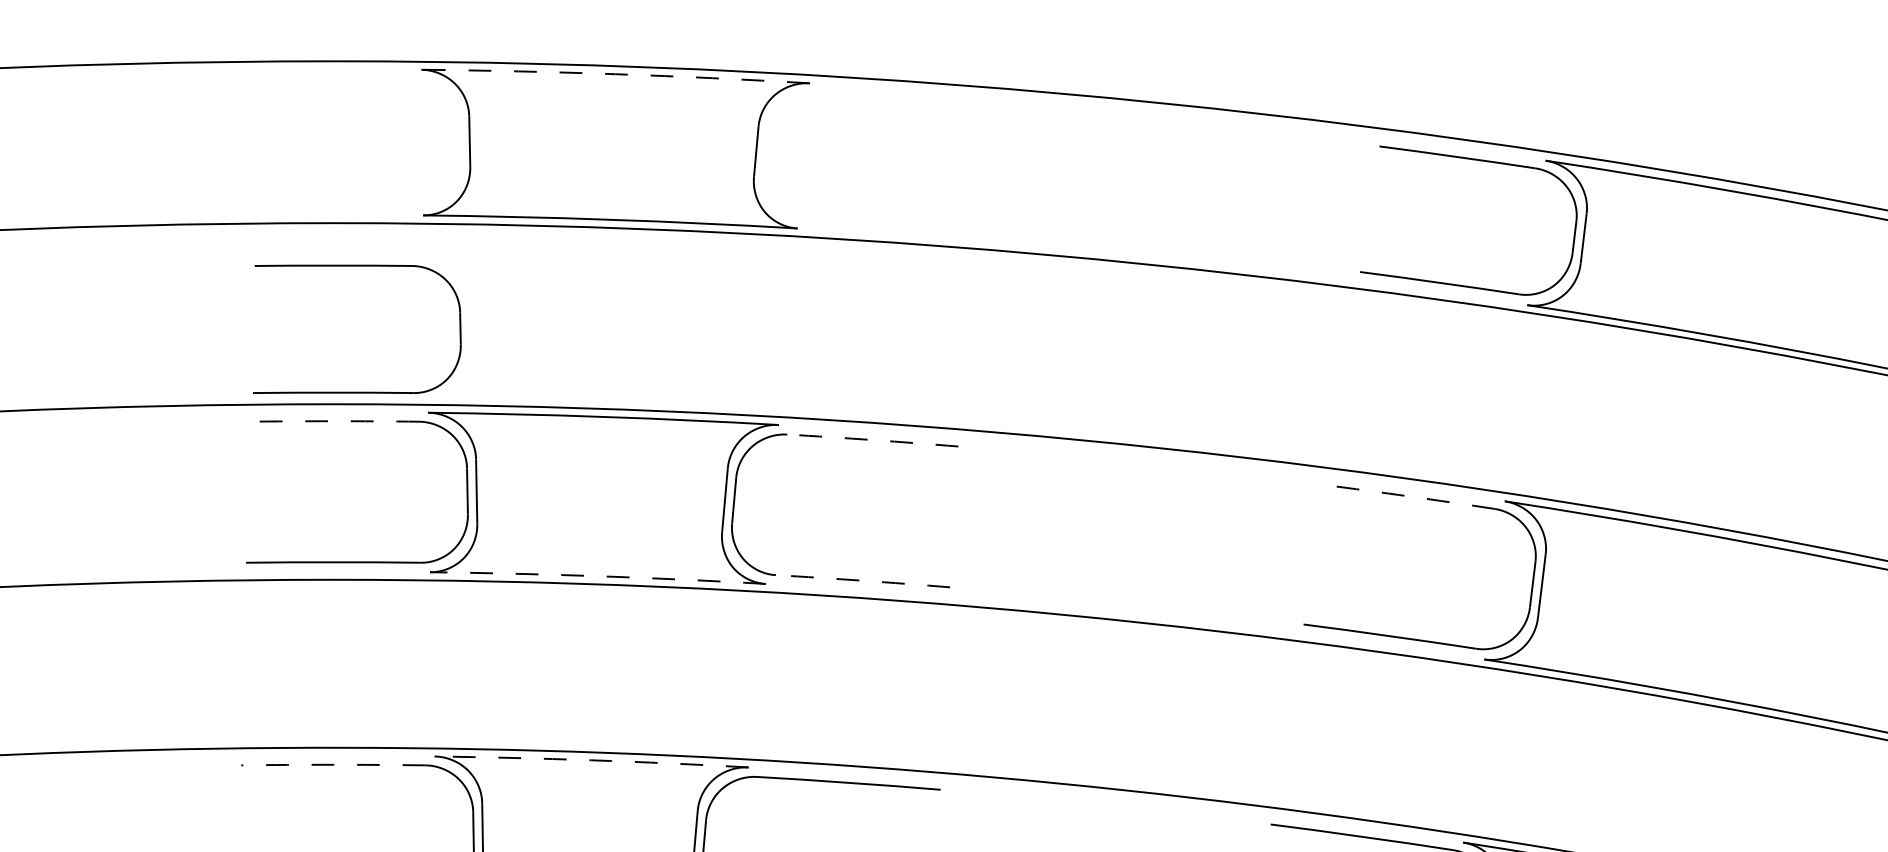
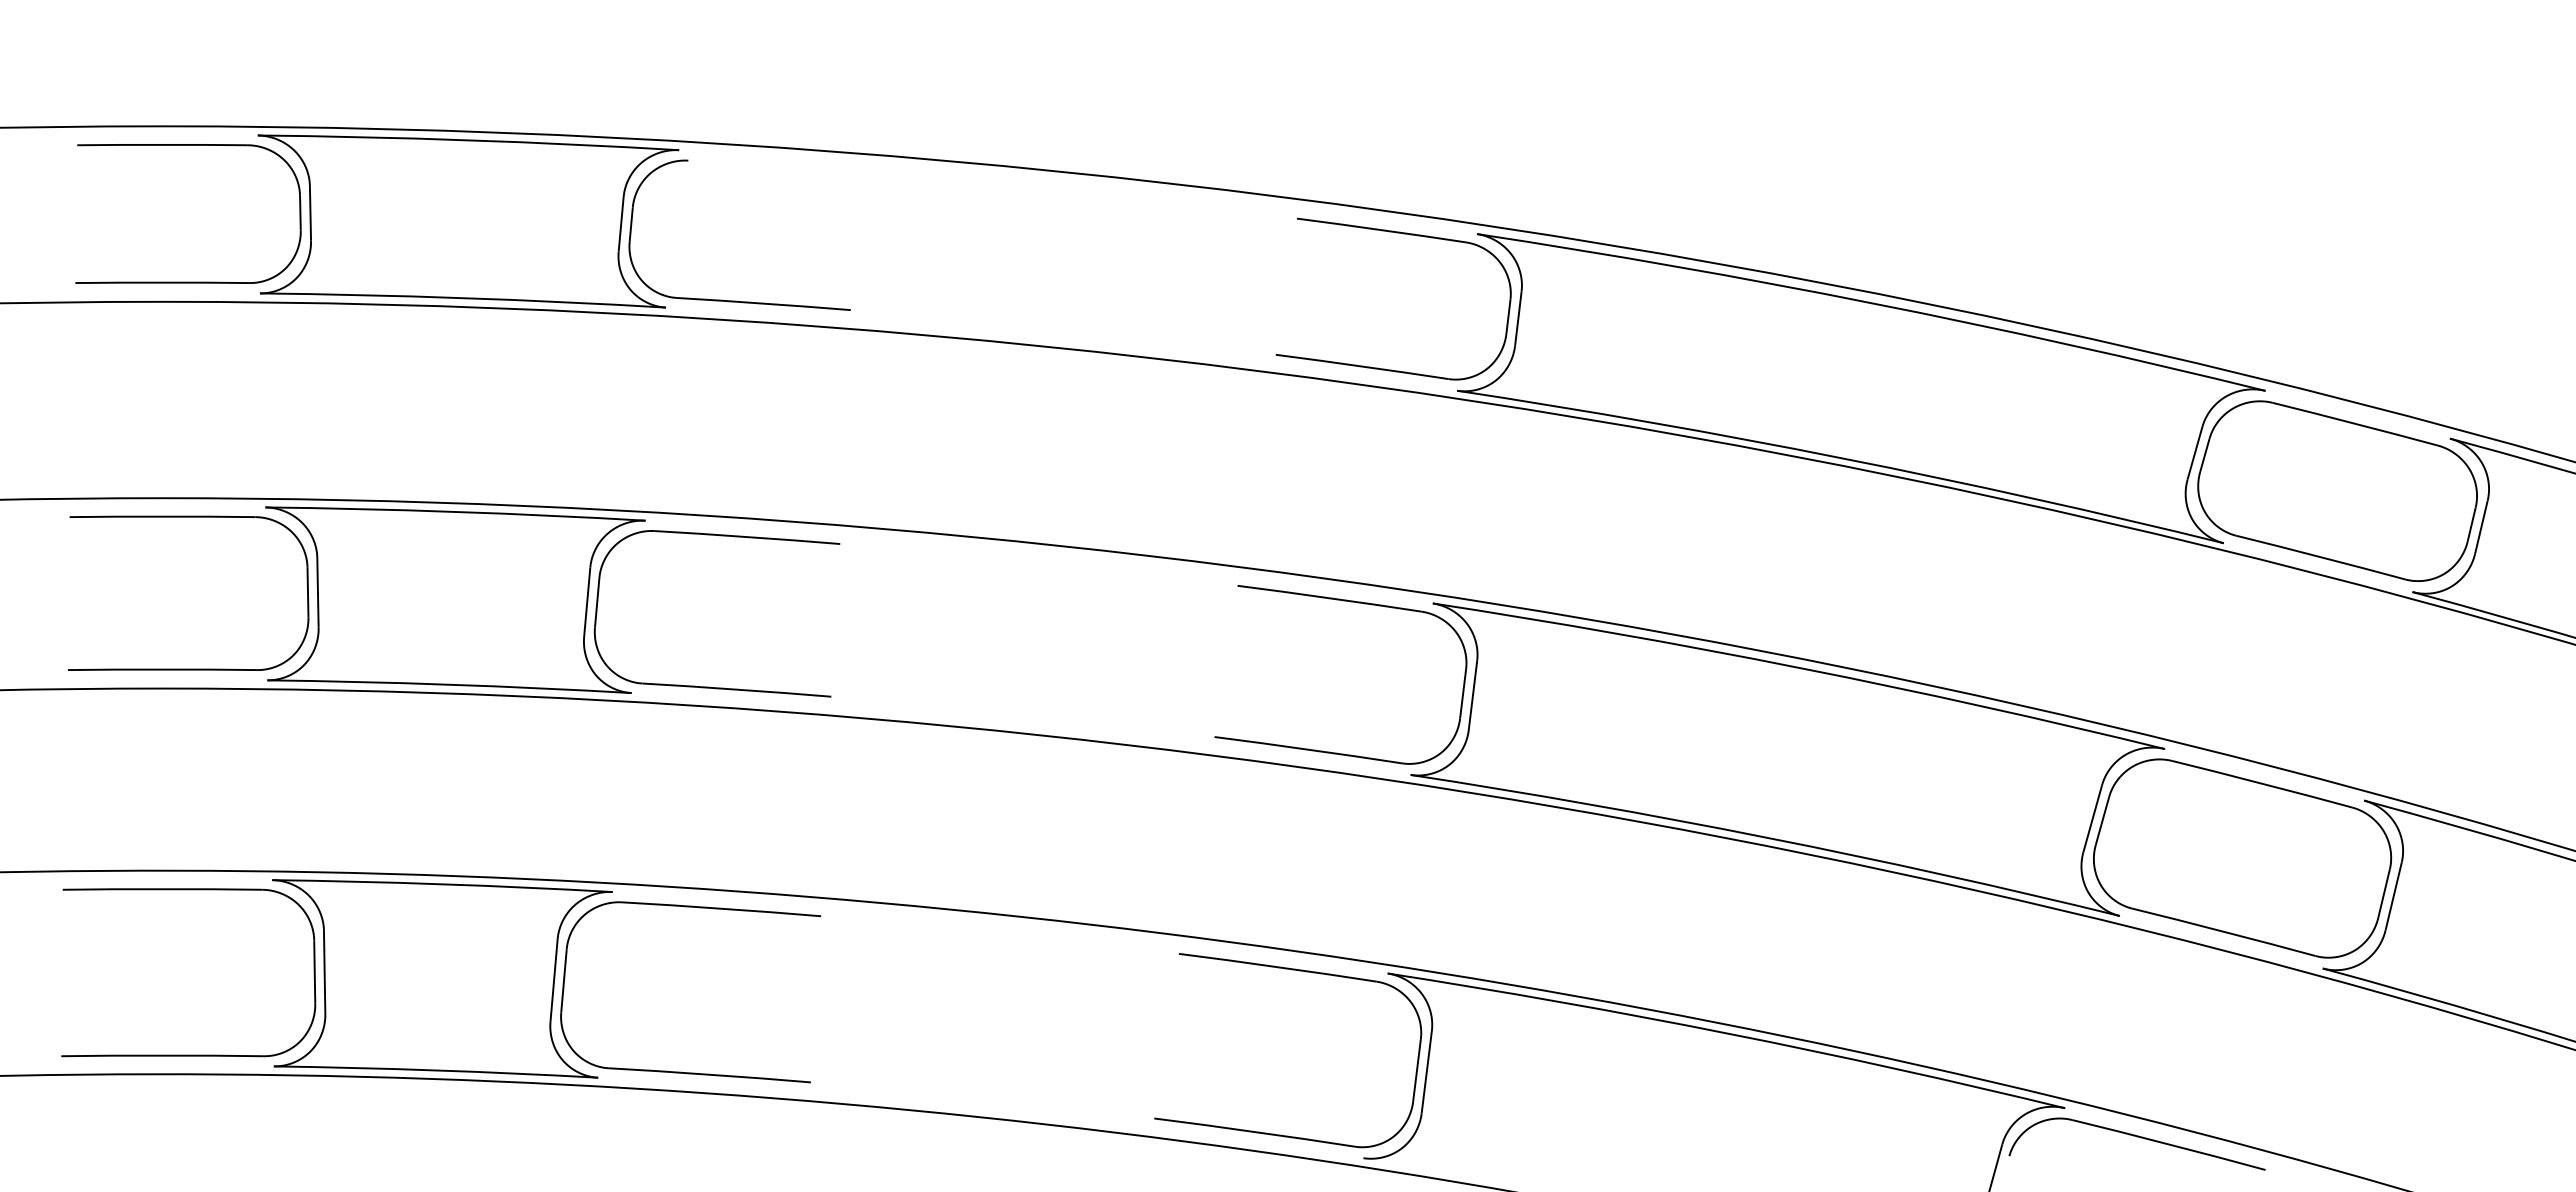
arc: (615, 74) -> (468, 140), dashed -> solid
part: (863, 221) -> (737, 300), added
part: (357, 266) -> (188, 145), moved
arc: (333, 421) -> (162, 516), dashed -> solid
arc: (872, 440) -> (747, 537), dashed -> solid
arc: (1409, 496) -> (1329, 598), dashed -> solid
arc: (597, 576) -> (449, 684), dashed -> solid
arc: (862, 580) -> (736, 689), dashed -> solid
arc: (591, 760) -> (442, 884), dashed -> solid
arc: (333, 765) -> (162, 889), dashed -> solid

